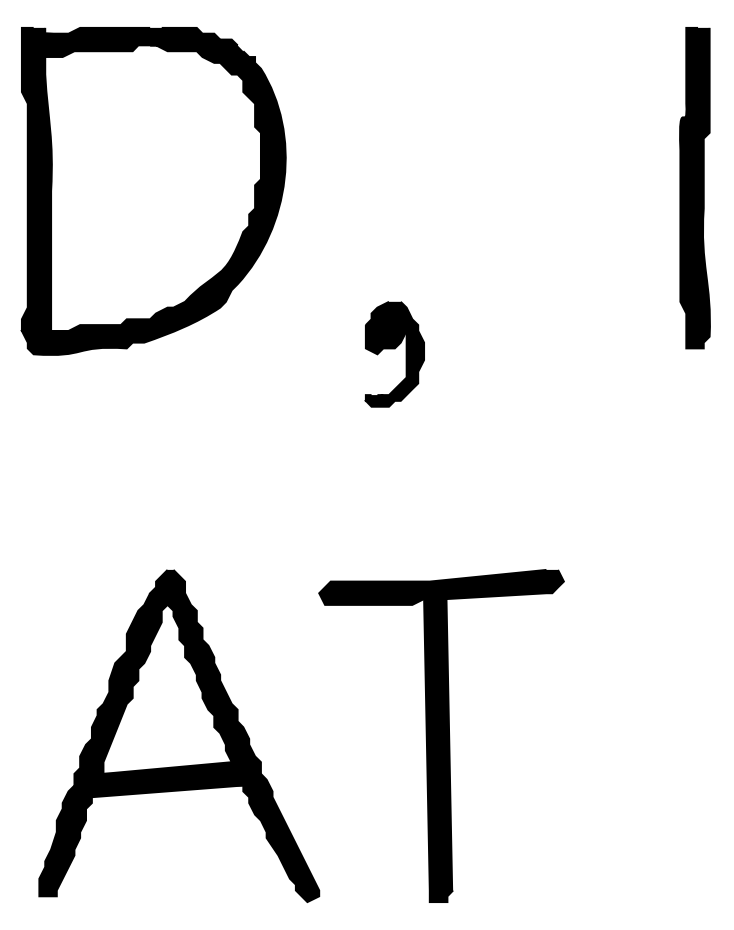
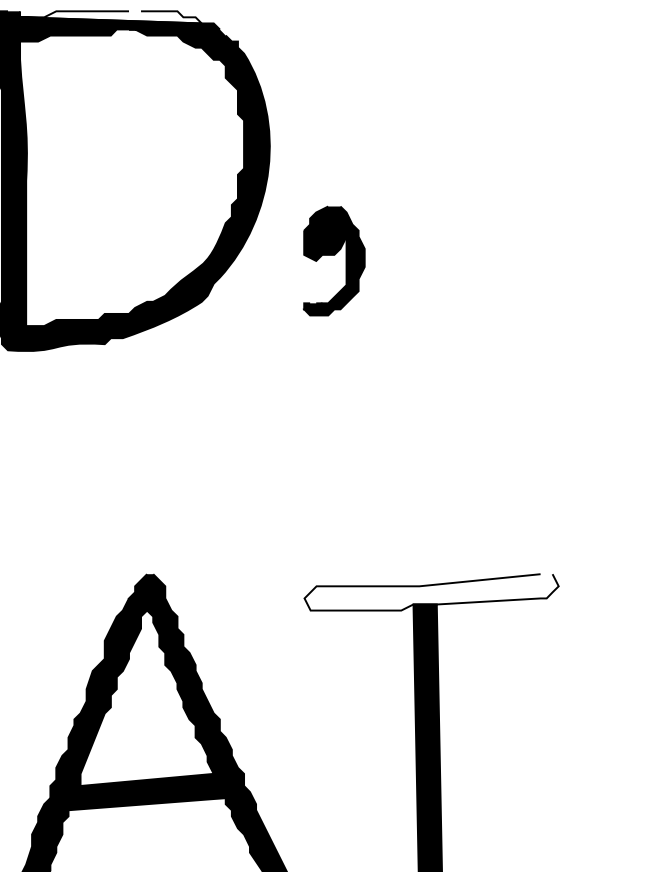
fill: (132, 33) -> (110, 17), removed
part: (394, 354) -> (333, 261), moved
fill: (441, 586) -> (431, 591), removed

